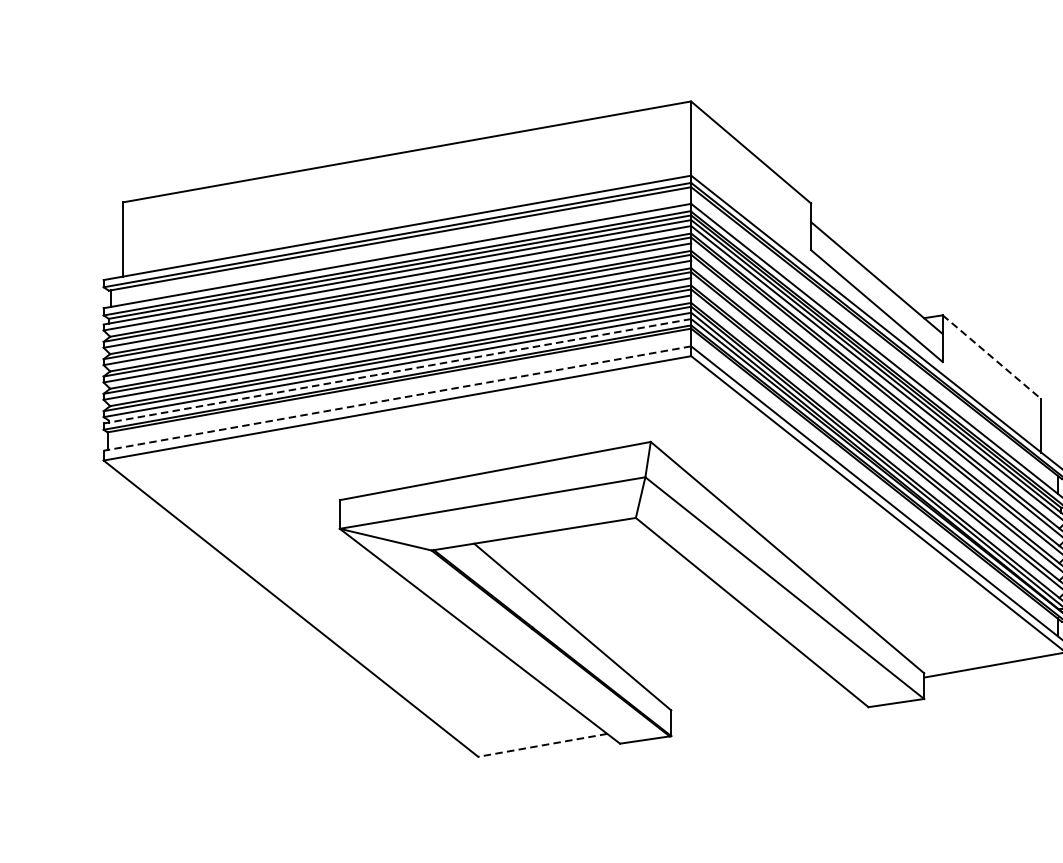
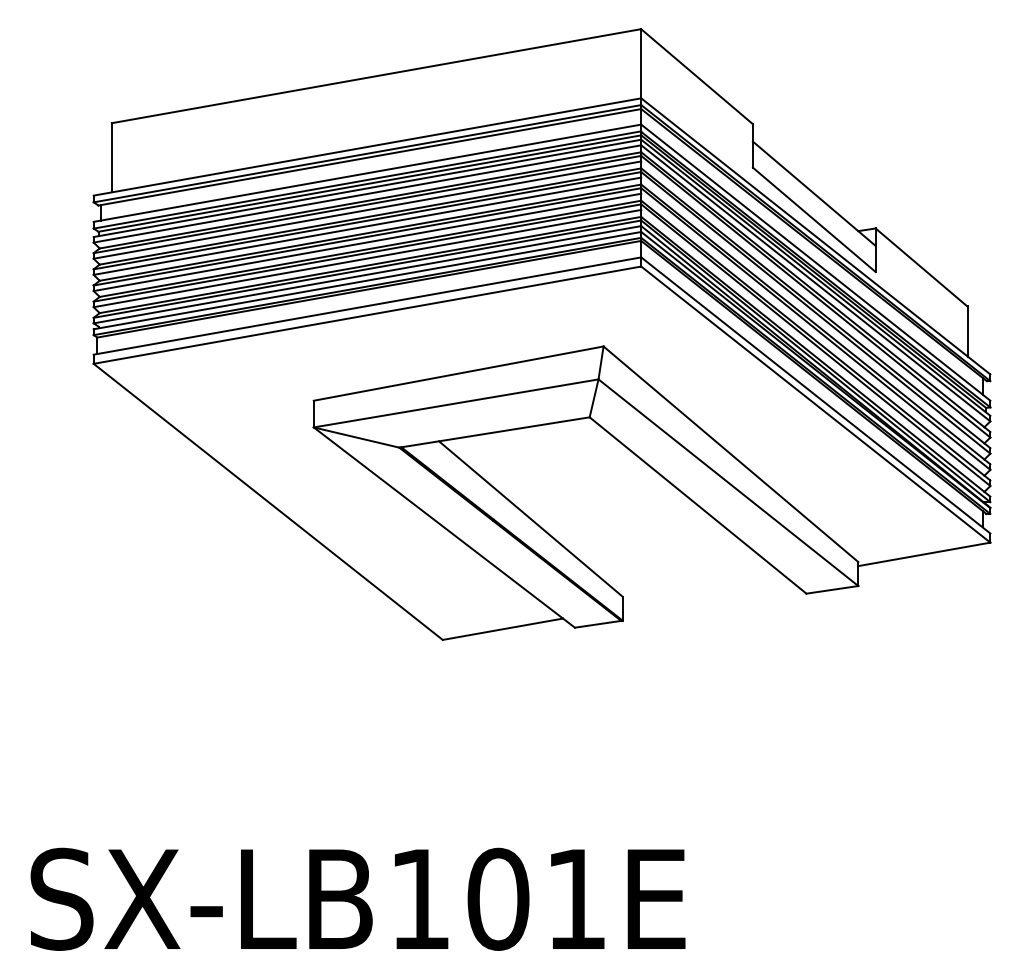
line: (991, 357) -> (921, 267), dashed -> solid
line: (396, 371) -> (366, 280), dashed -> solid
line: (396, 399) -> (366, 306), dashed -> solid
line: (542, 745) -> (502, 629), dashed -> solid

